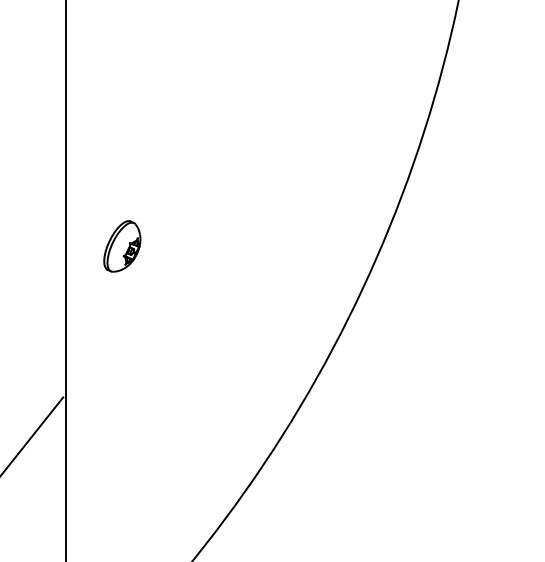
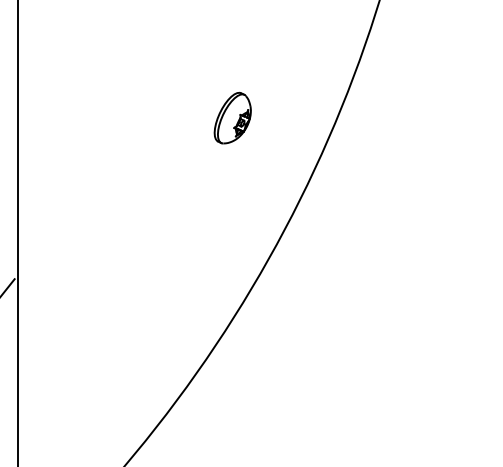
part: (122, 246) -> (232, 118), moved

